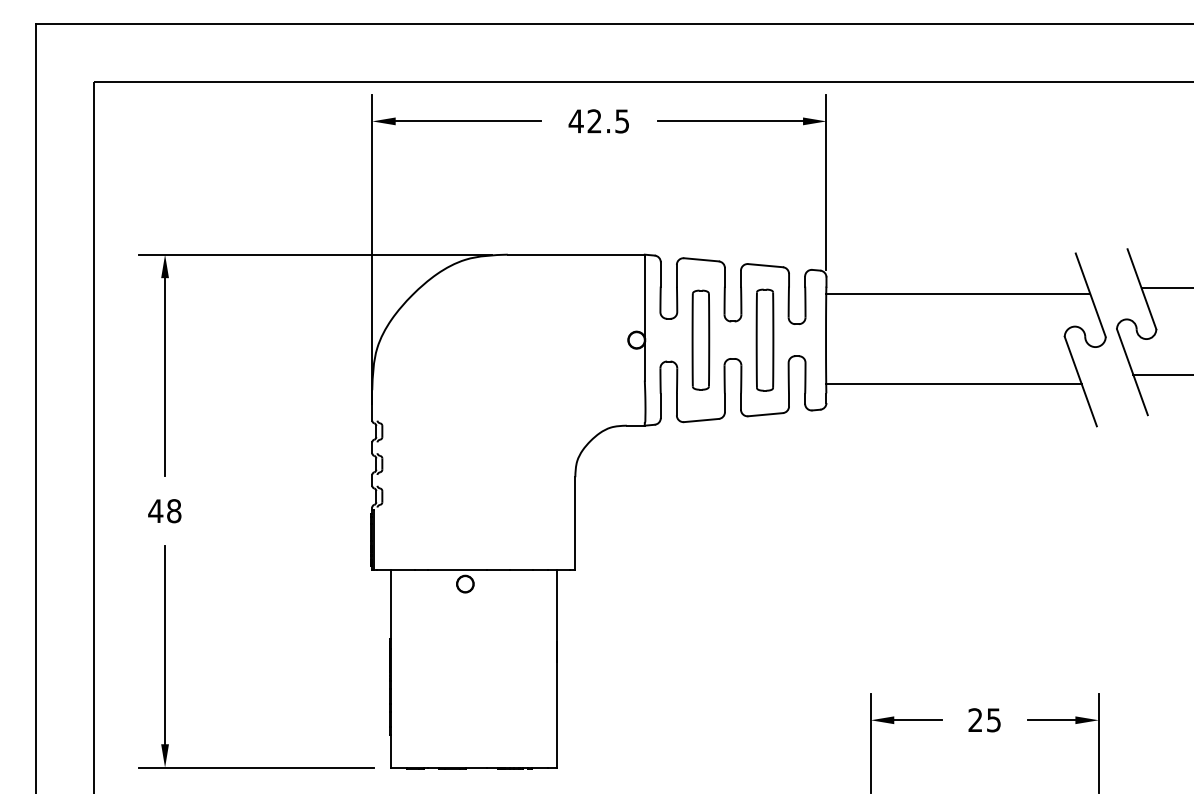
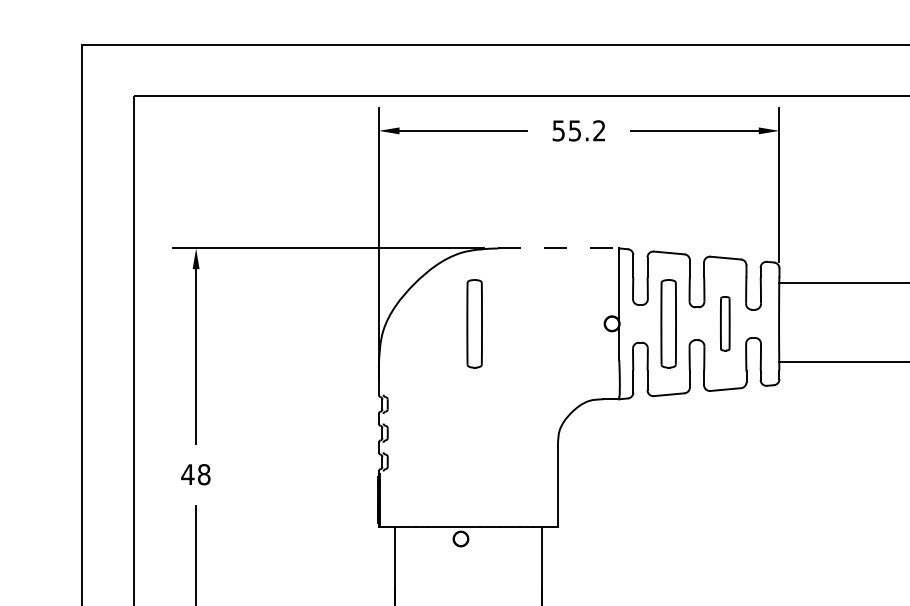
text: (598, 121) -> (578, 130), 42.5 -> 55.2
line: (576, 254) -> (558, 248), solid -> dashed
part: (480, 339) -> (474, 323), added
part: (764, 339) -> (724, 323), size x0.6

